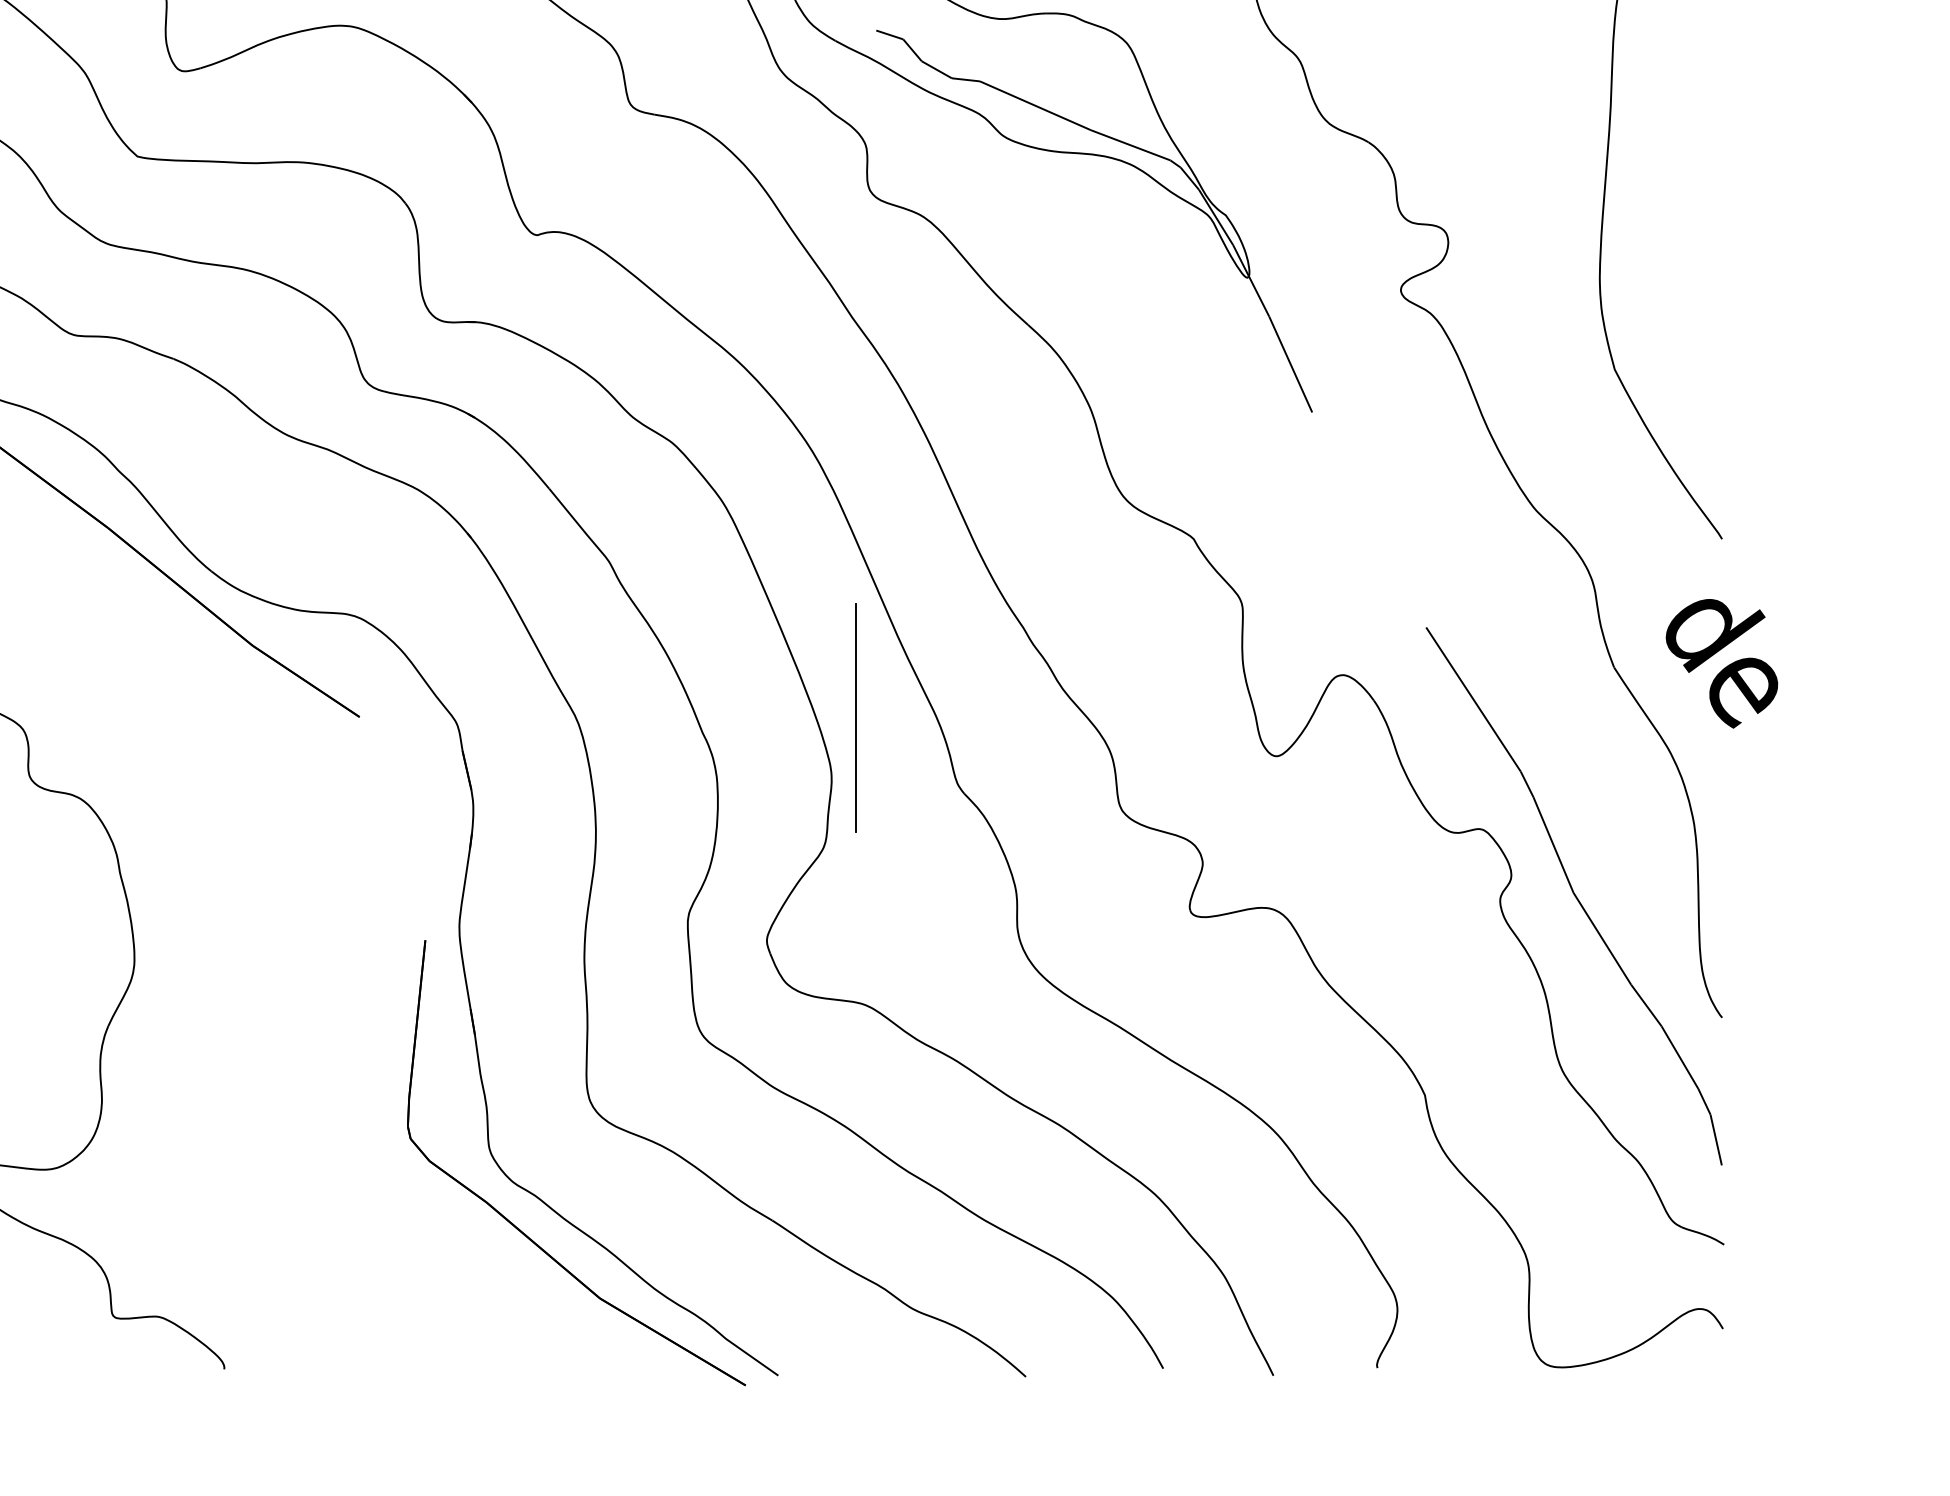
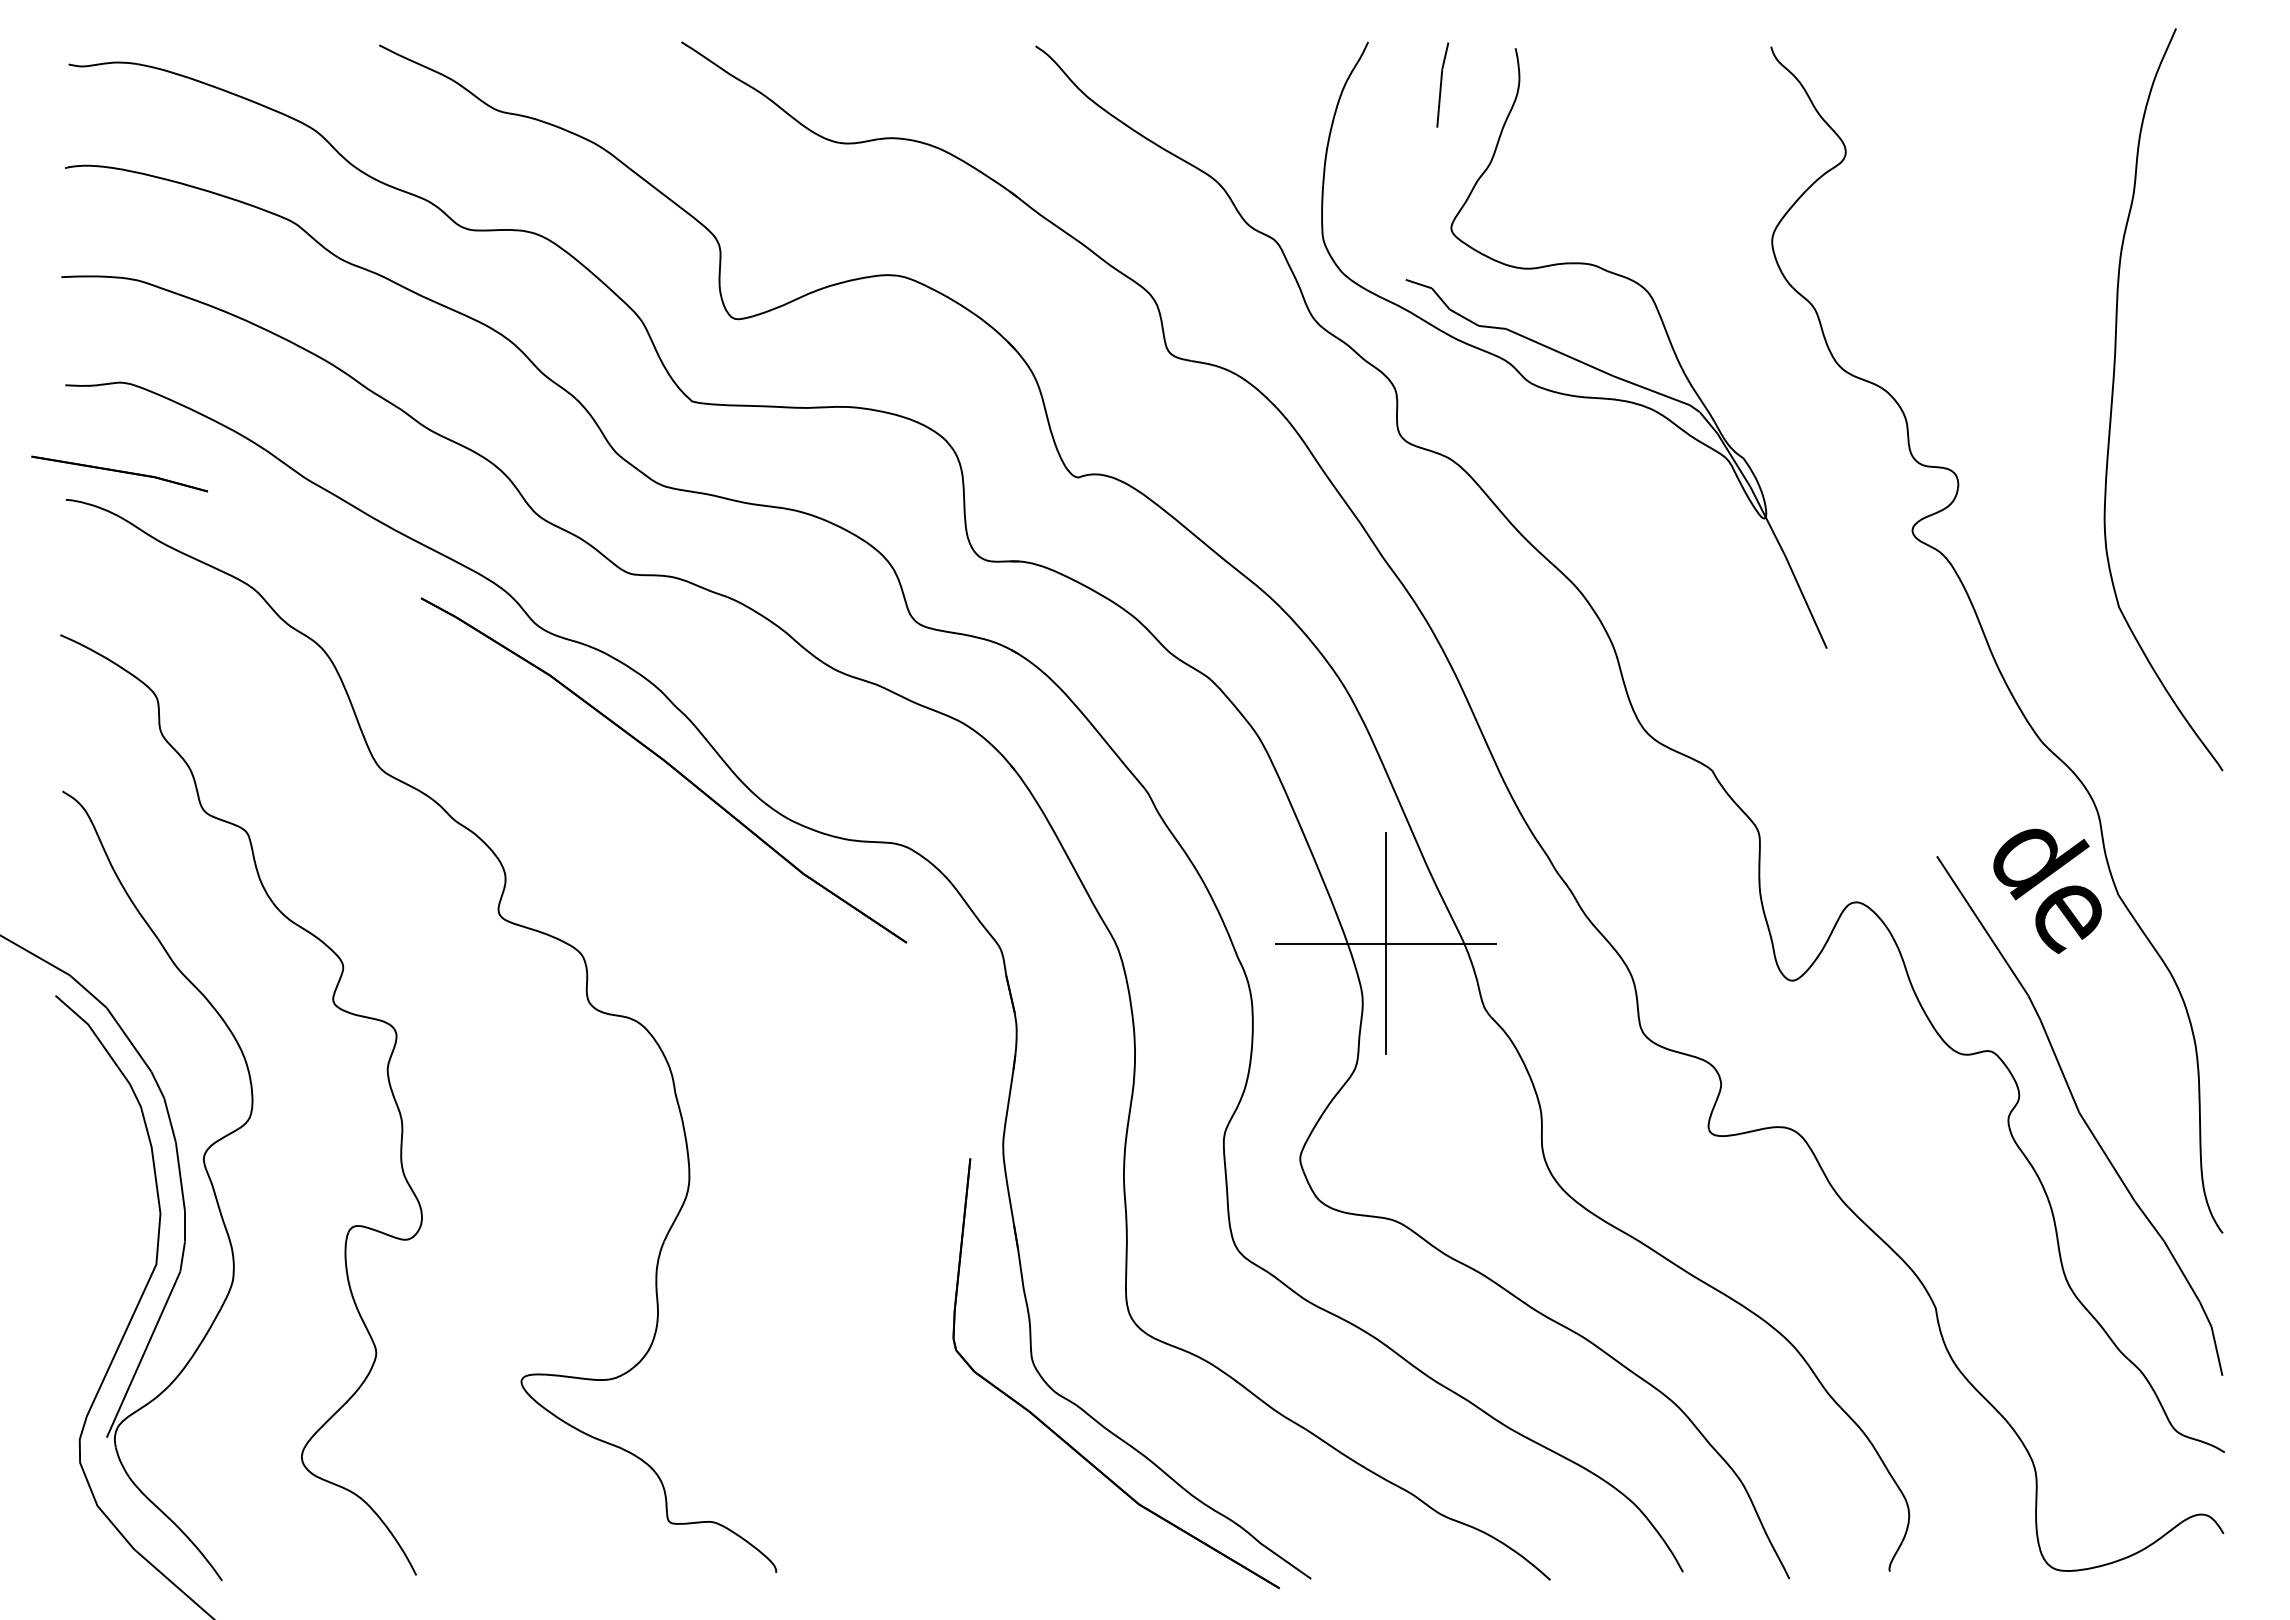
text: (1721, 662) -> (2047, 890), moved
line: (855, 717) -> (1385, 943), added

